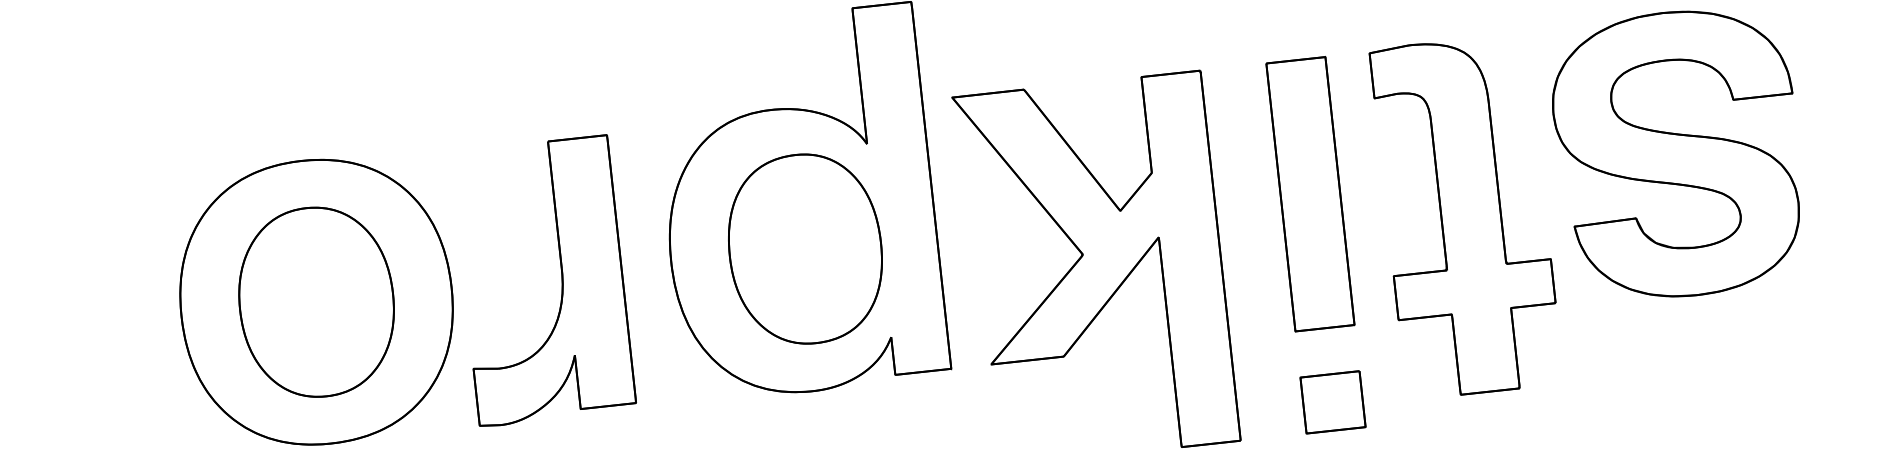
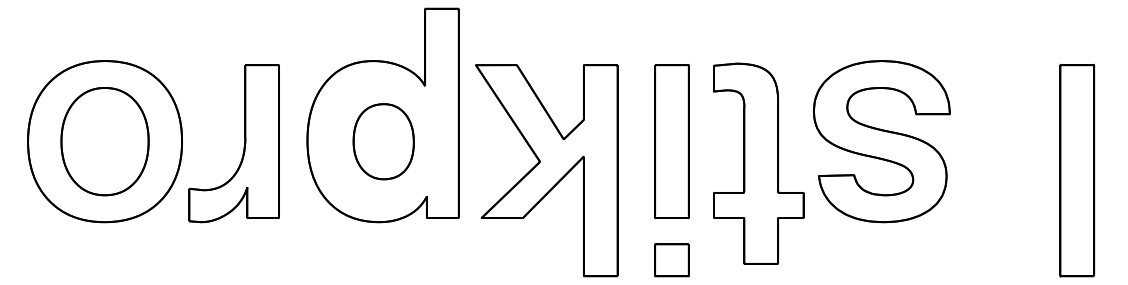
part: (804, 248) -> (383, 141), size x0.7

